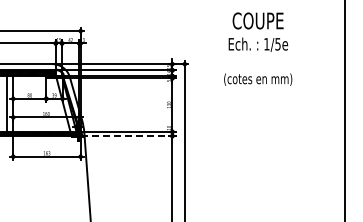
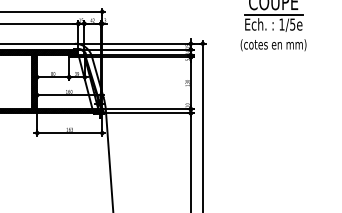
line: (258, 33) -> (273, 14), added
text: (258, 79) -> (273, 45), moved
hatch: (10, 103) -> (34, 81), added
line: (126, 136) -> (146, 113), dashed -> solid

